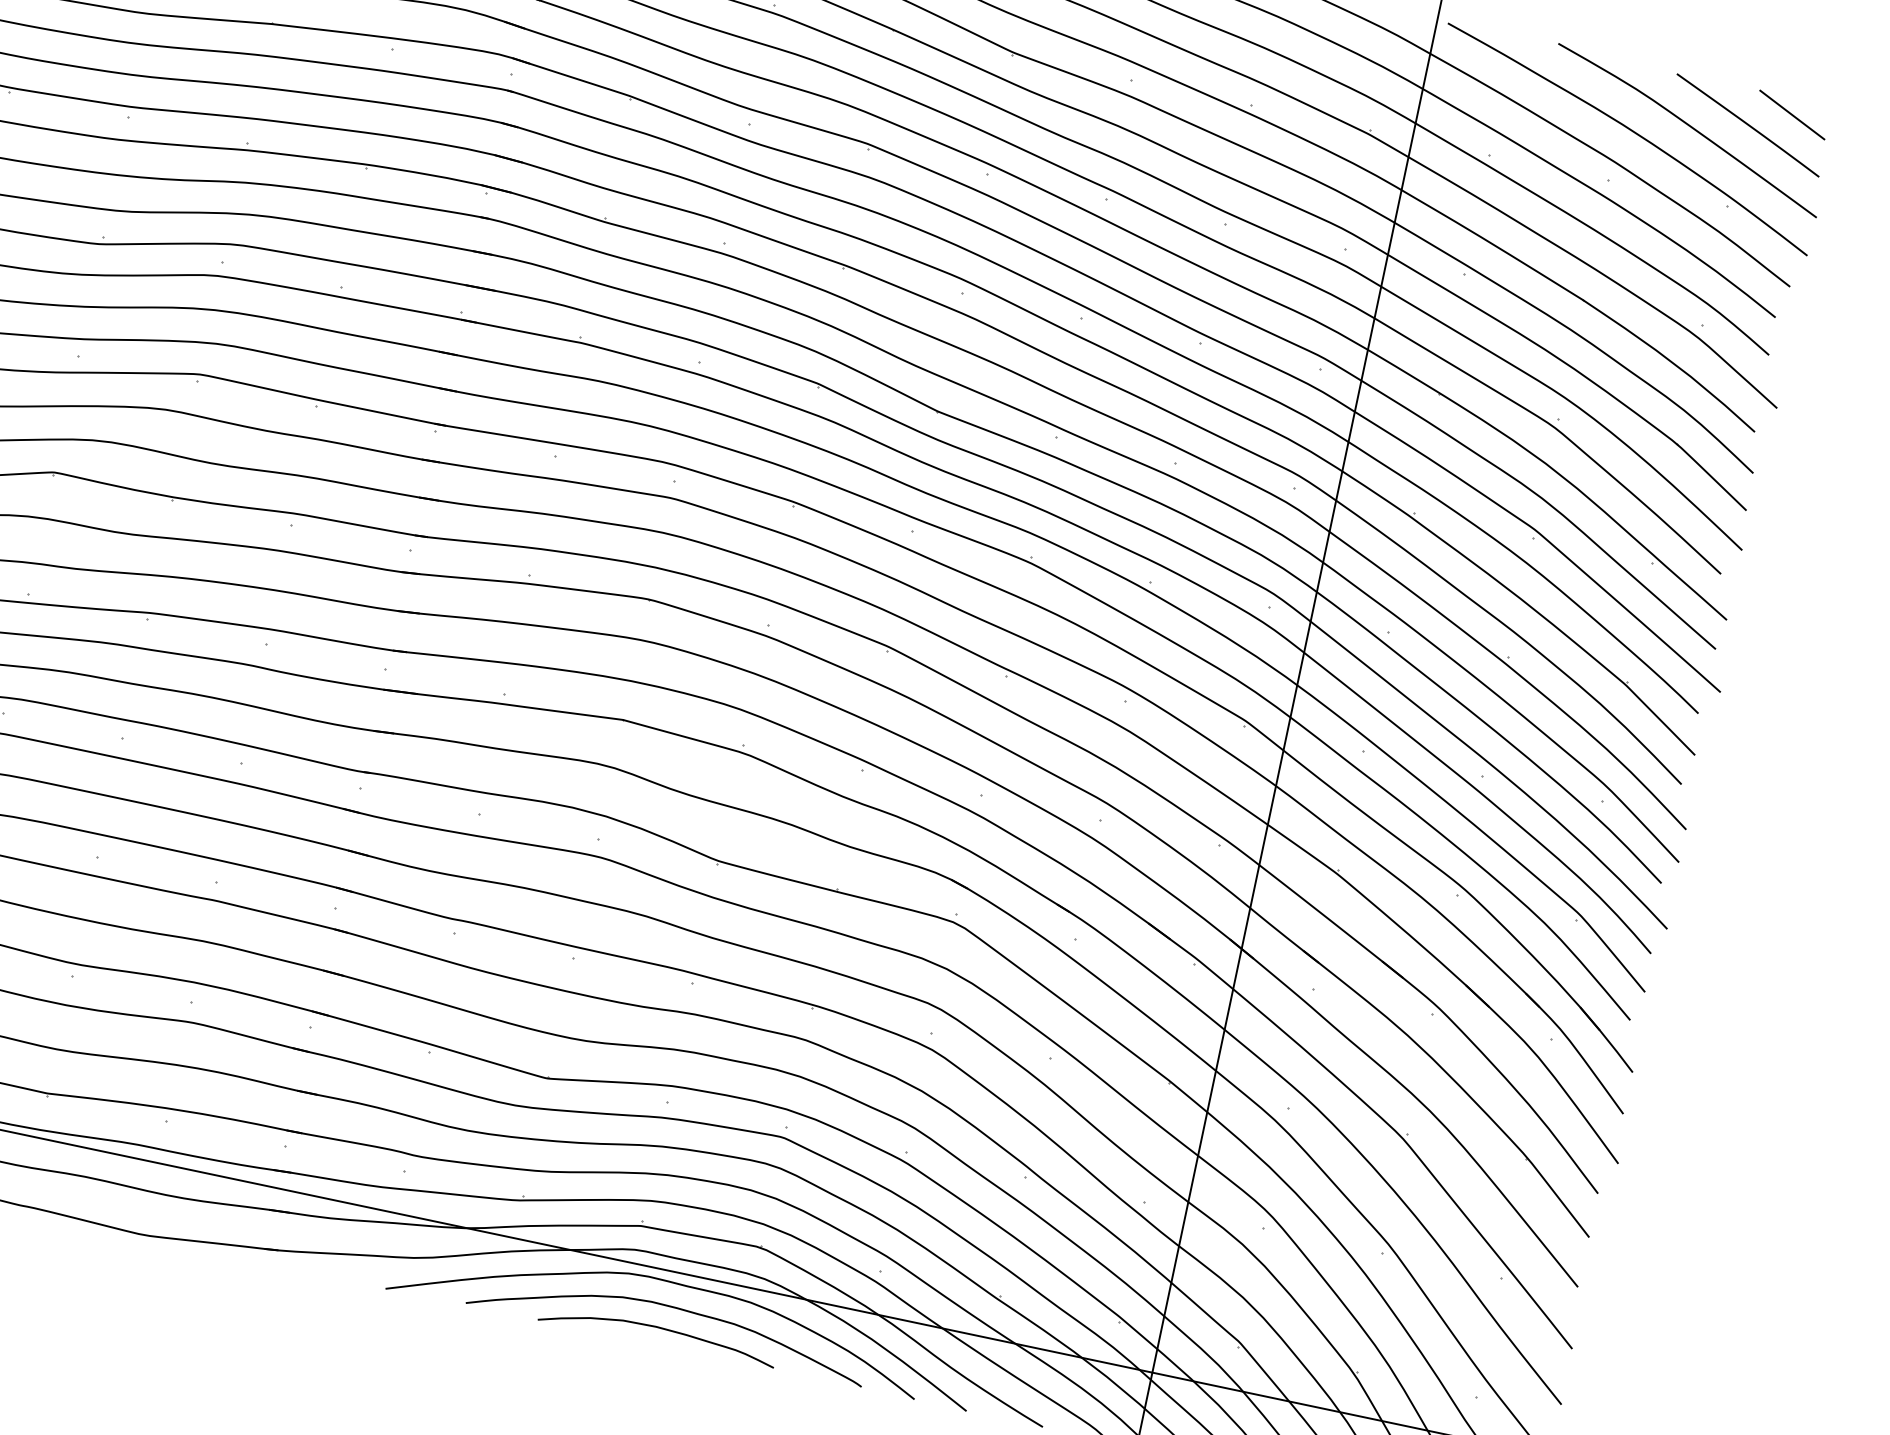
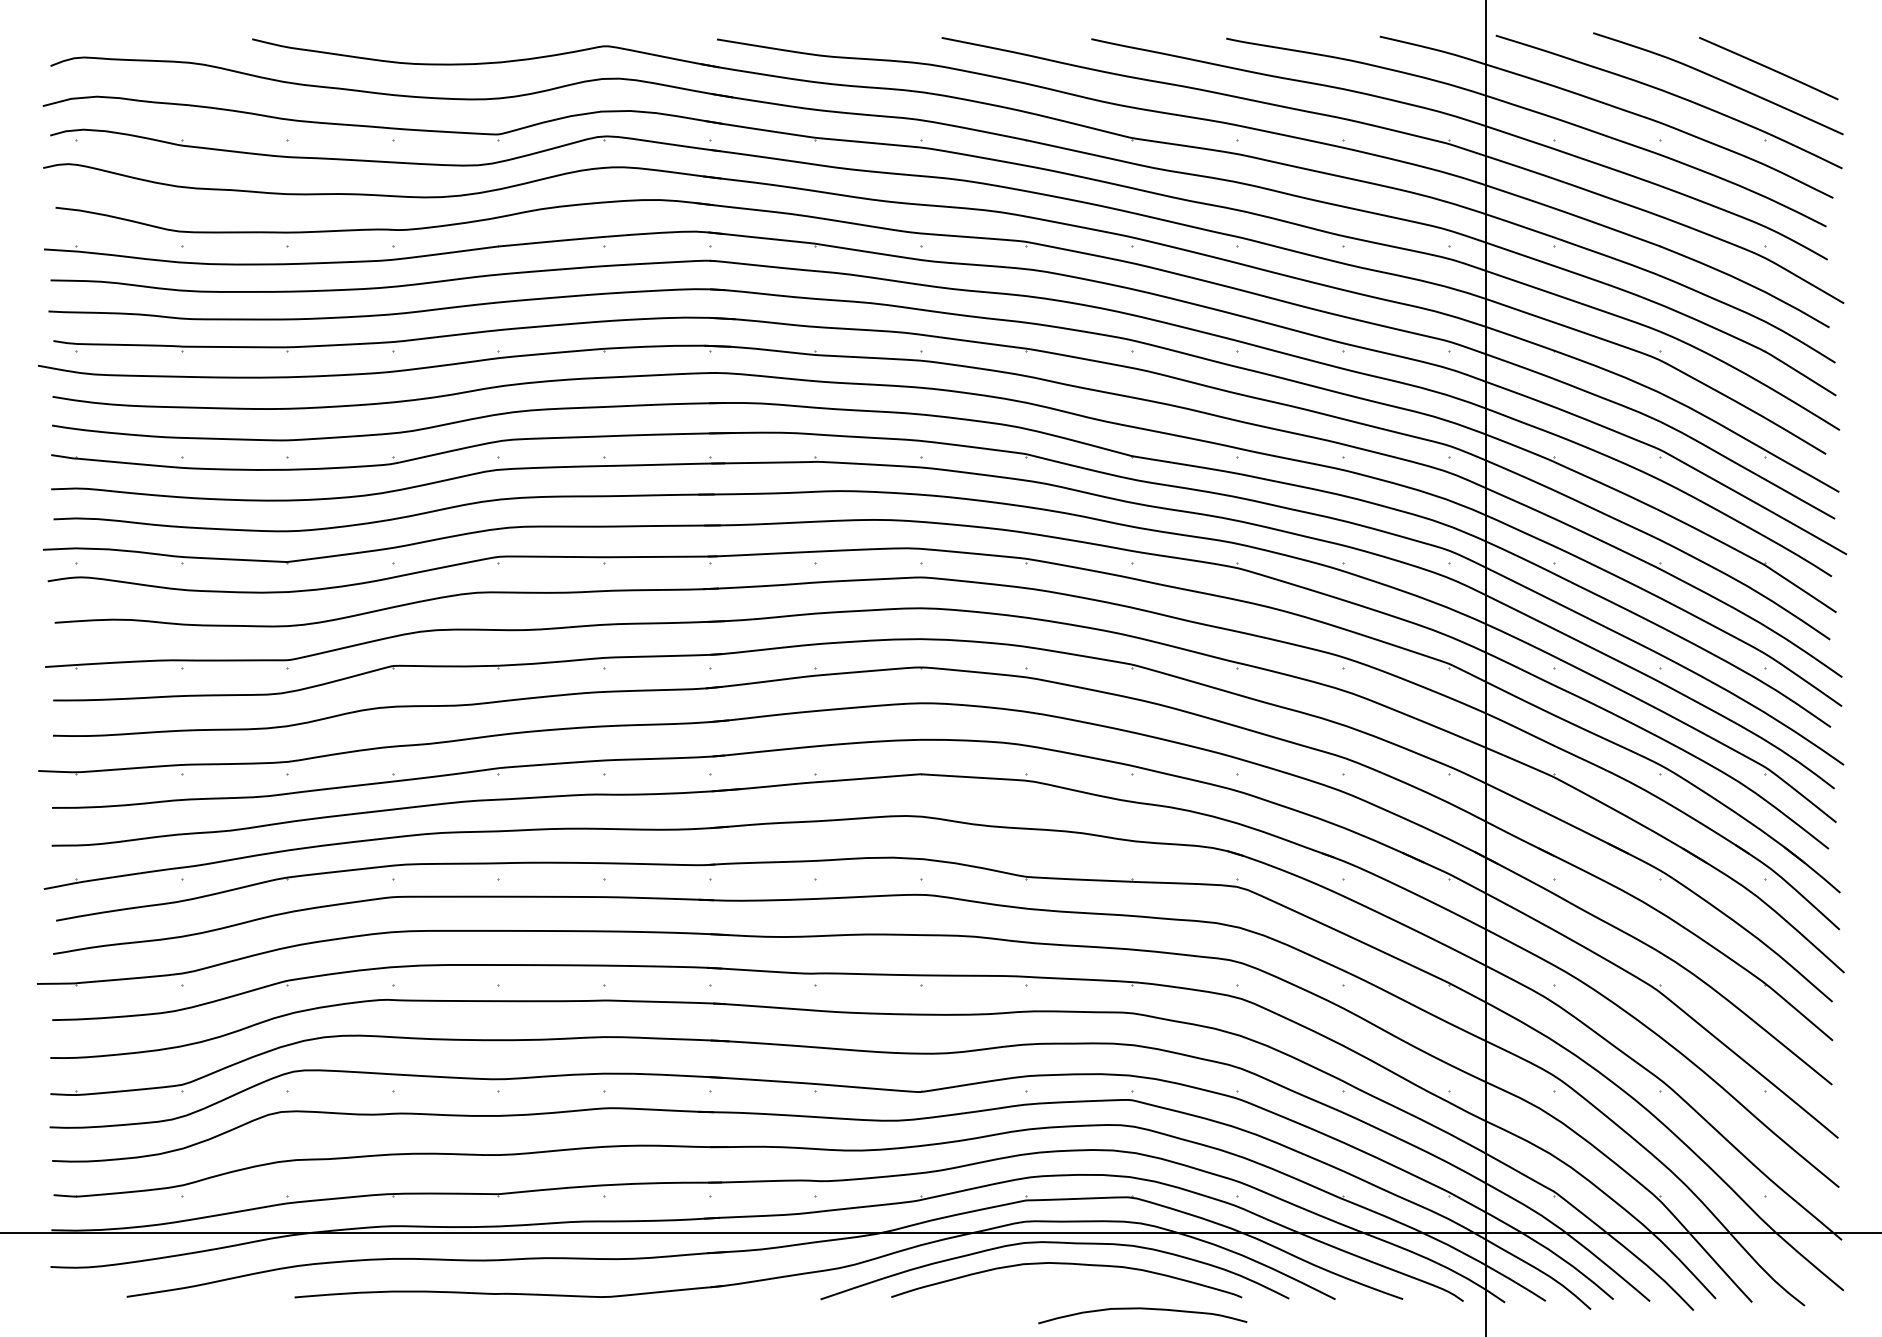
line: (1792, 114) -> (1804, 51), removed
curve: (658, 1328) -> (1142, 1309), moved

